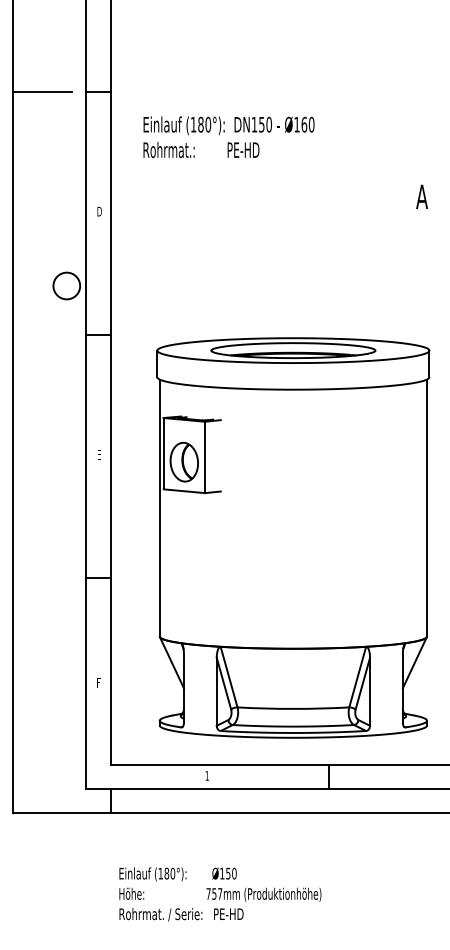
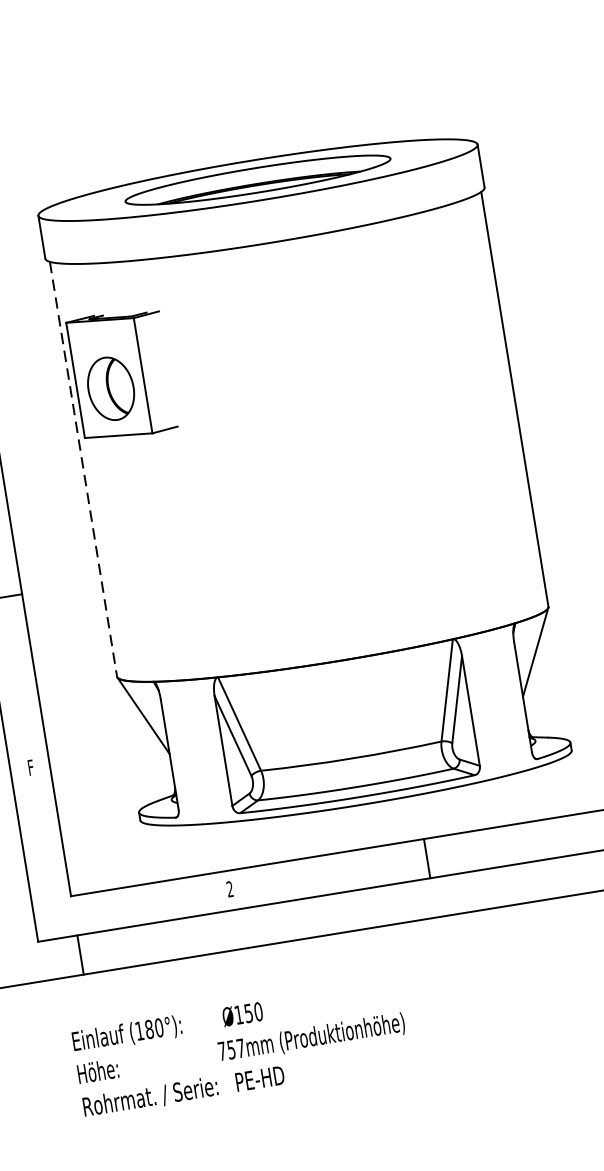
line: (159, 508) -> (83, 470), solid -> dashed
text: (206, 775) -> (228, 888), 1 -> 2
text: (220, 894) -> (241, 1049), moved

